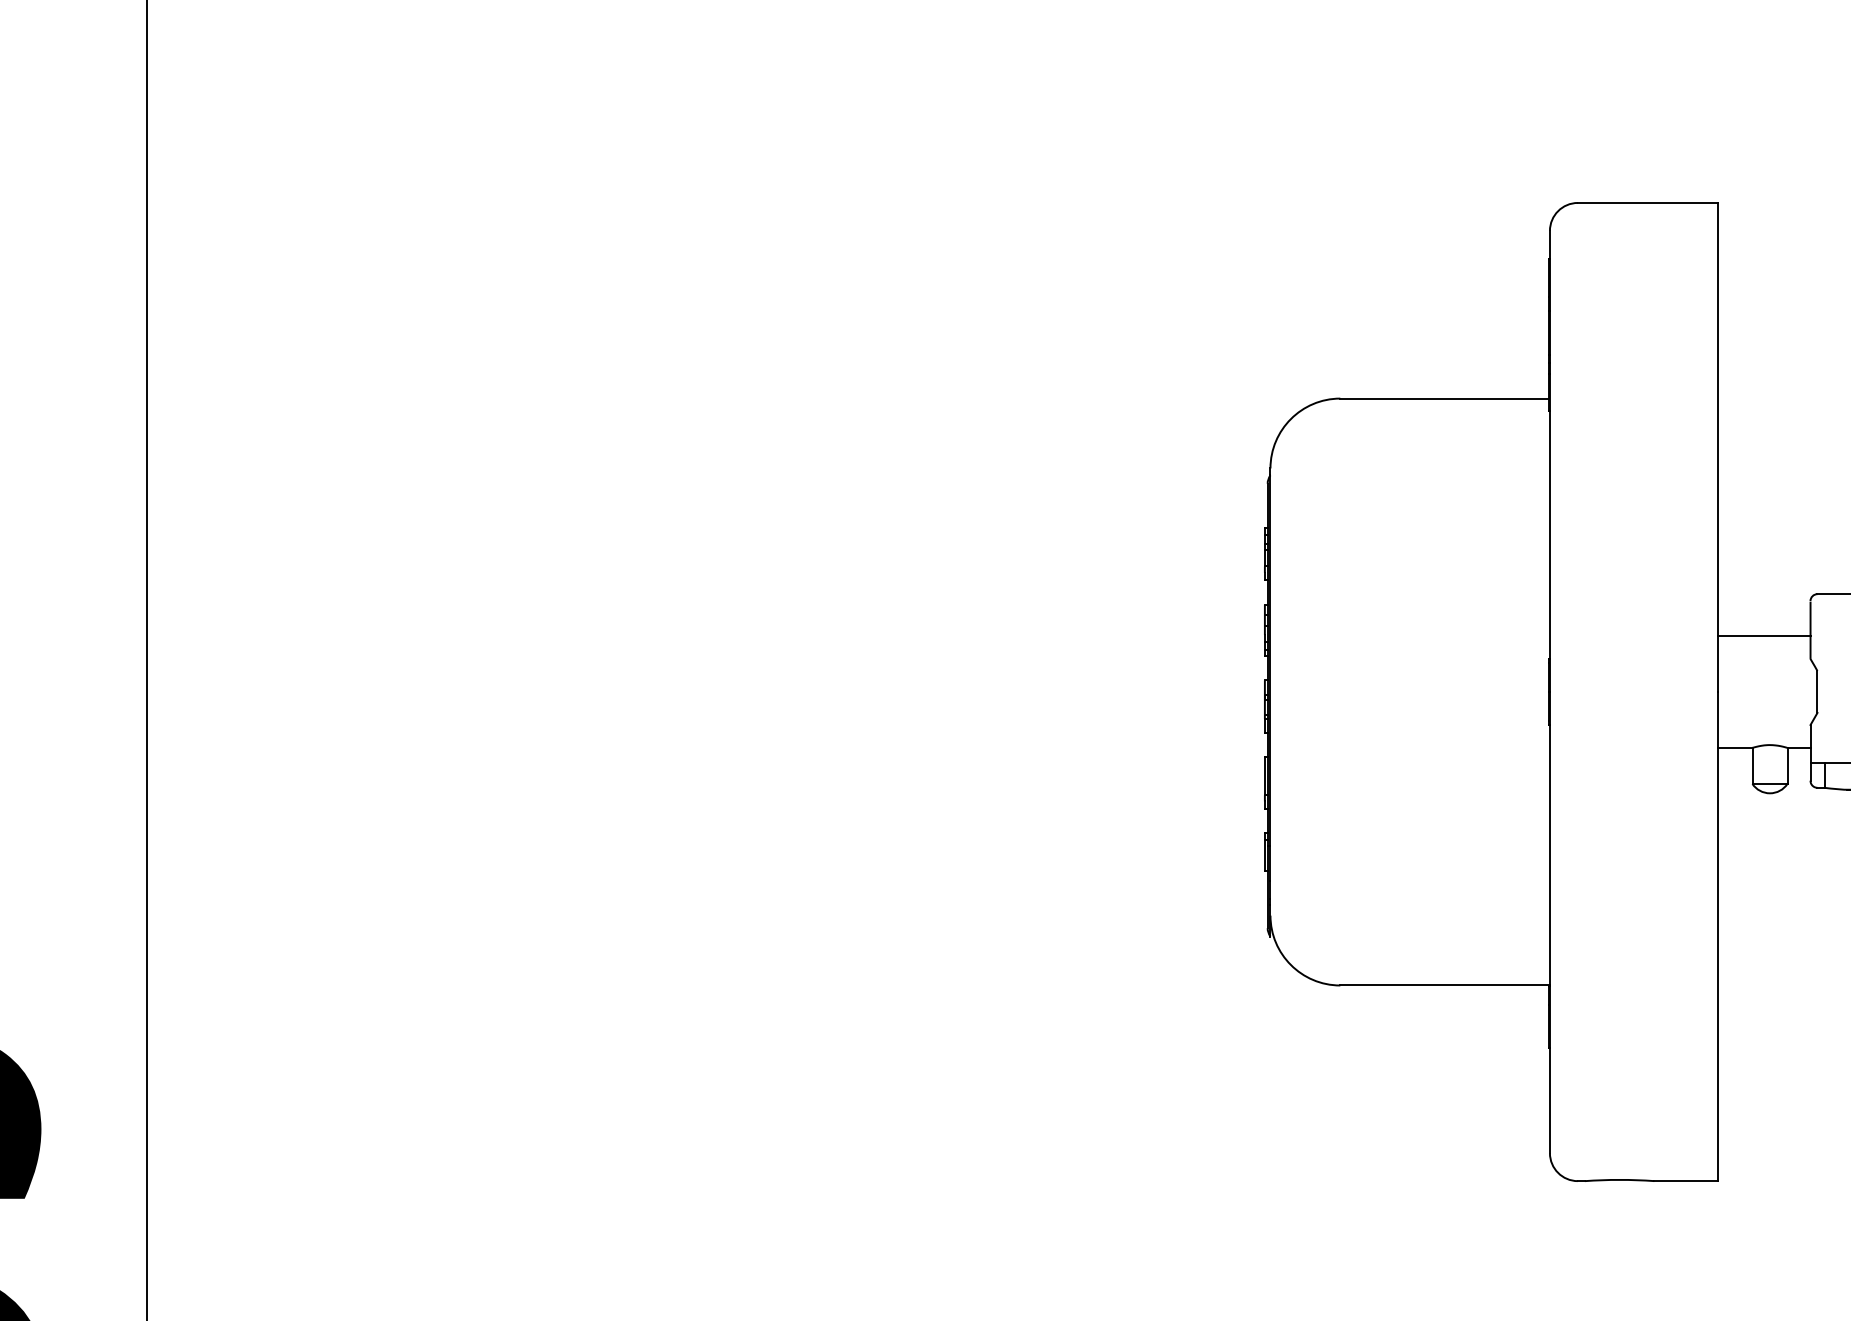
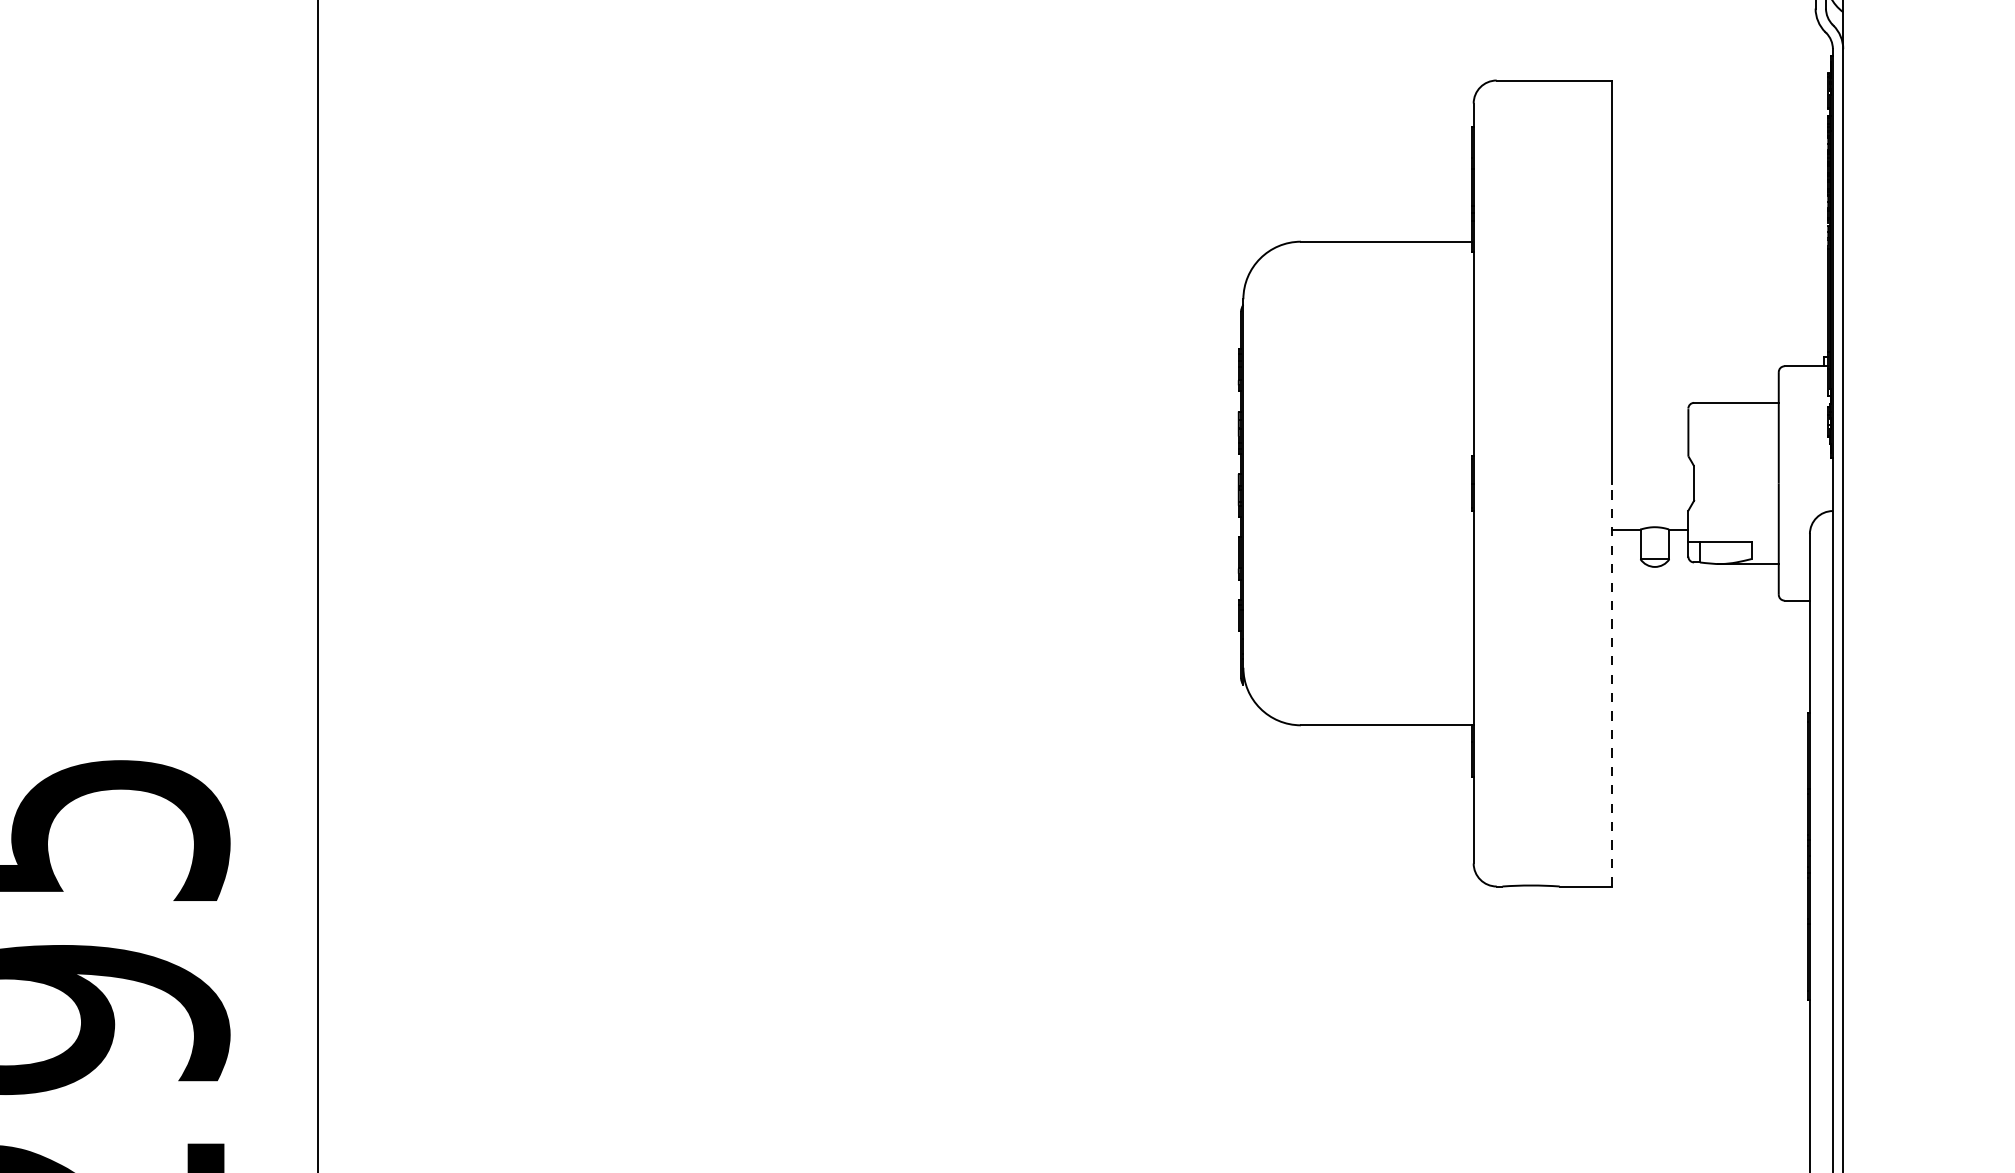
line: (1763, 636) -> (1649, 437), removed
line: (1717, 937) -> (1611, 685), solid -> dashed

